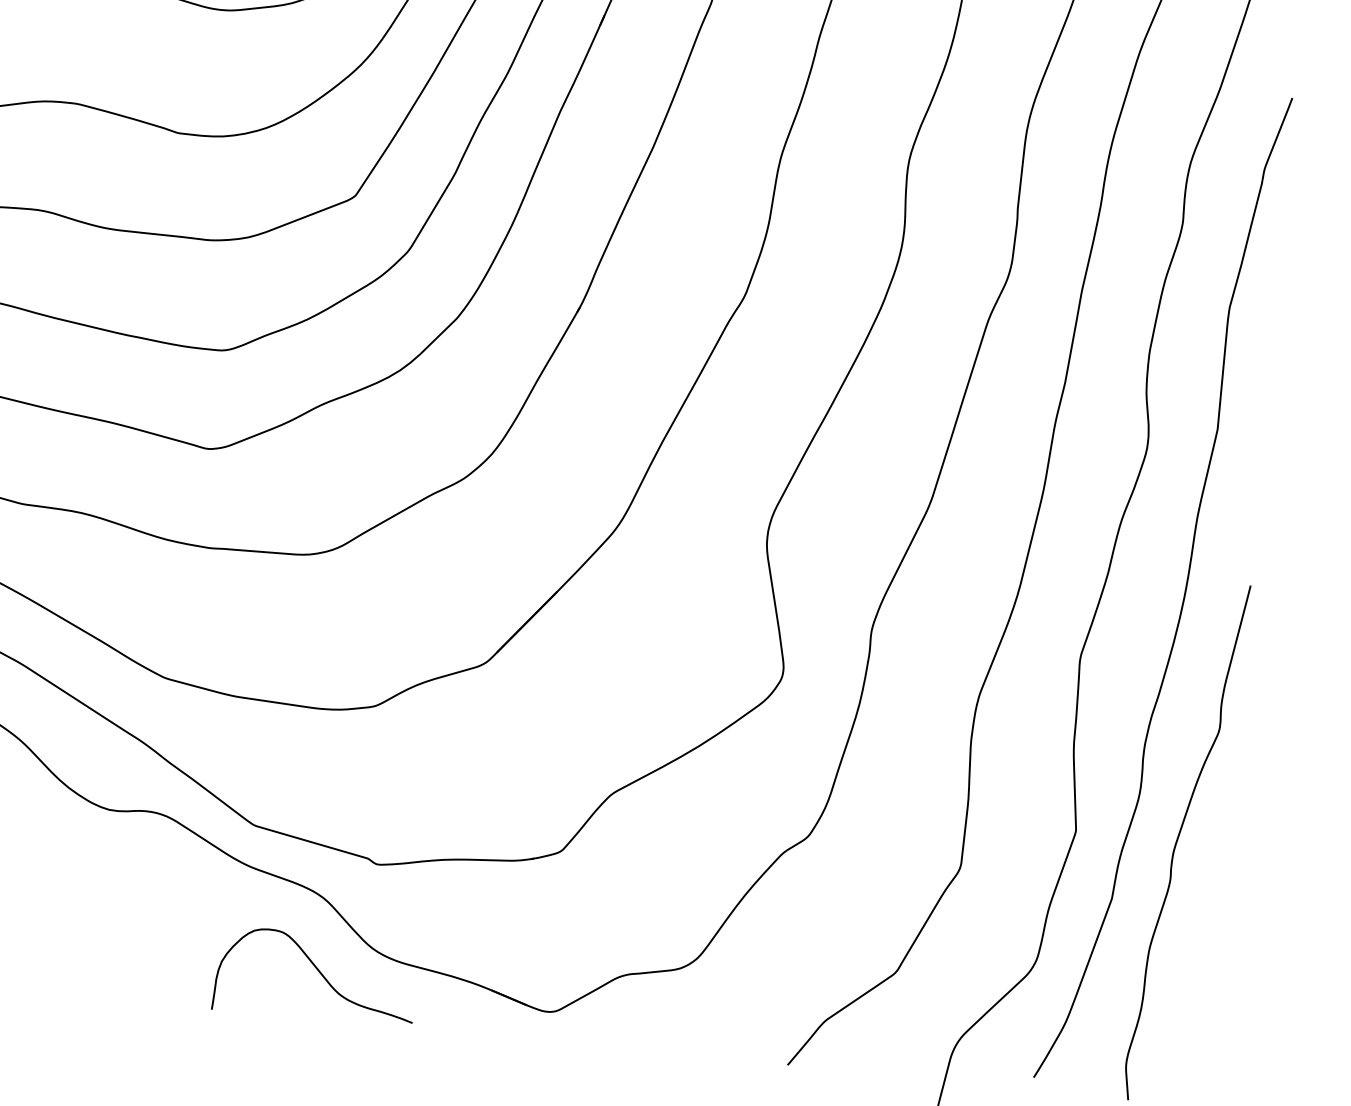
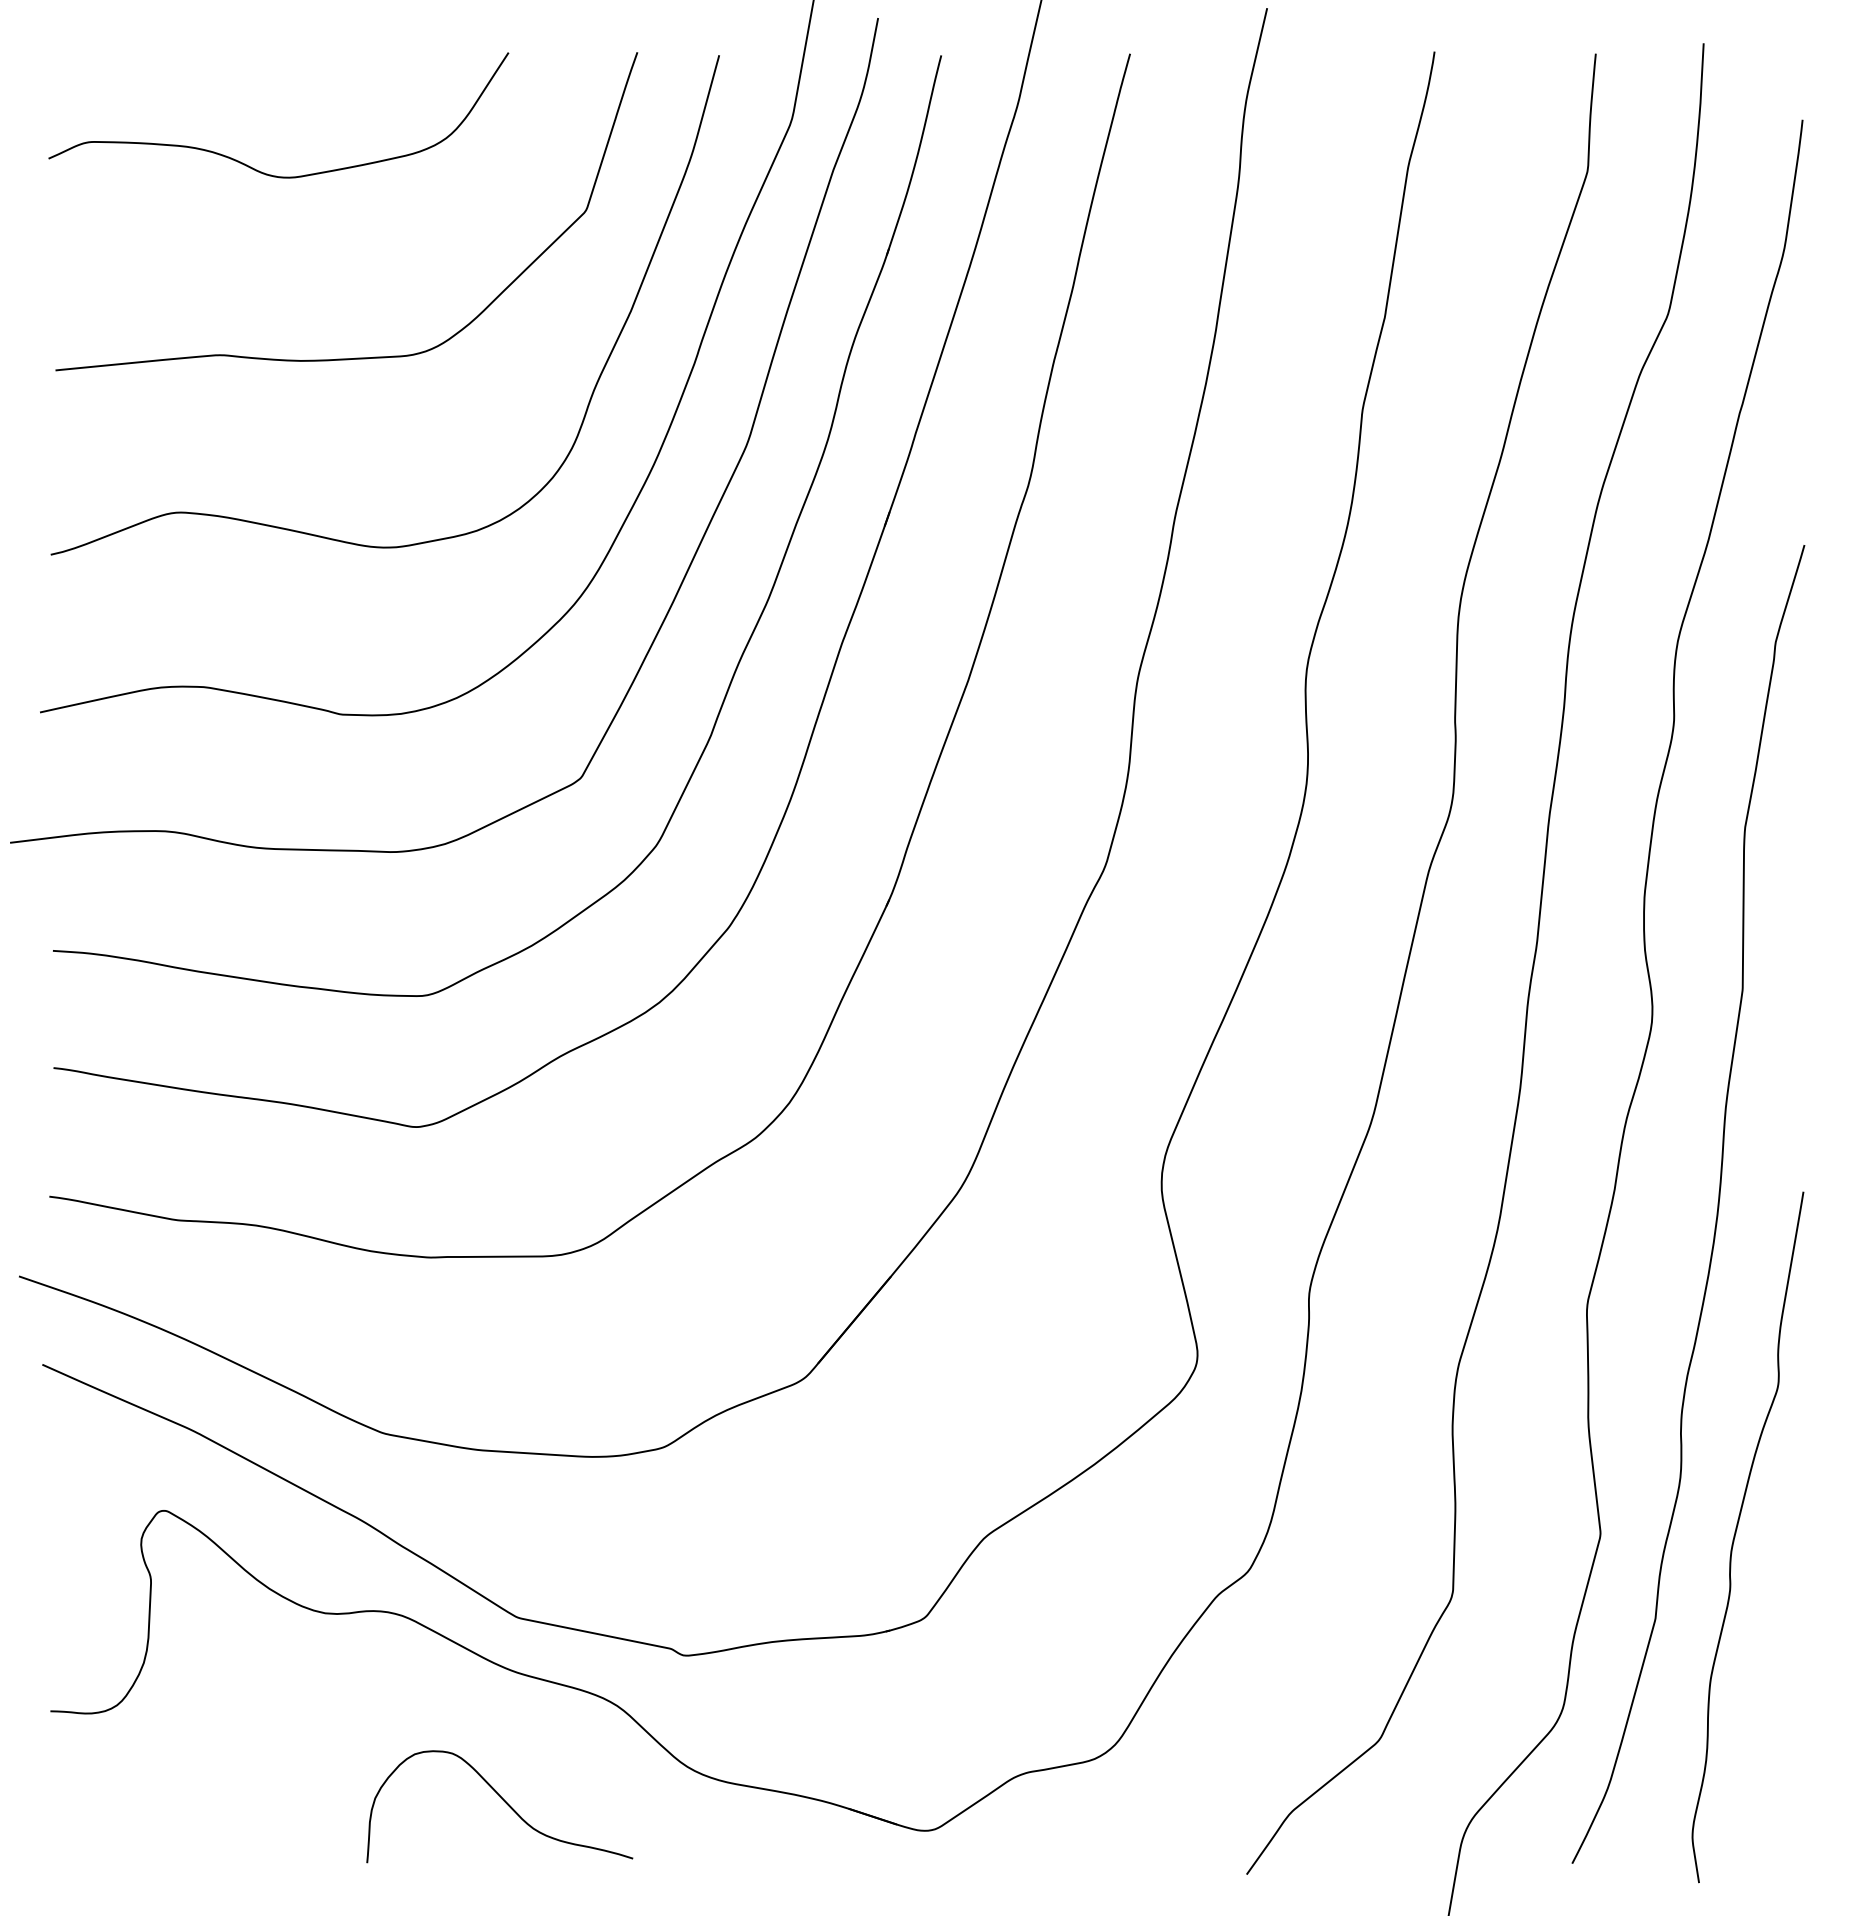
curve: (318, 971) -> (503, 1801), moved

